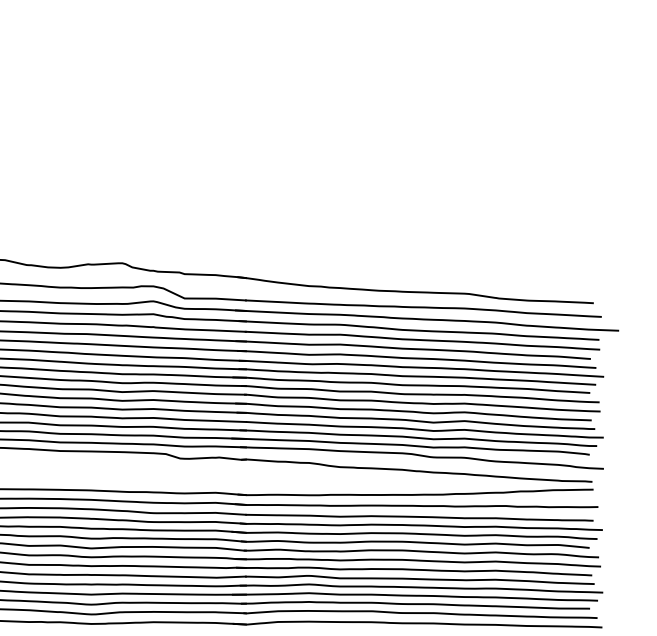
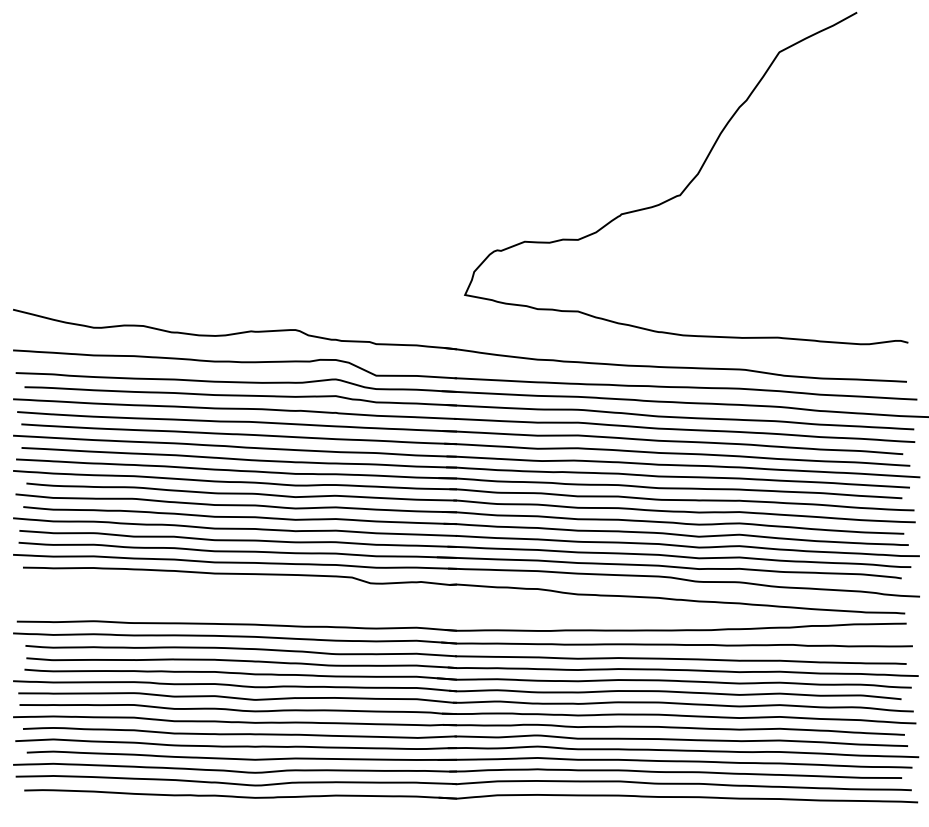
curve: (426, 148) -> (690, 181), added

